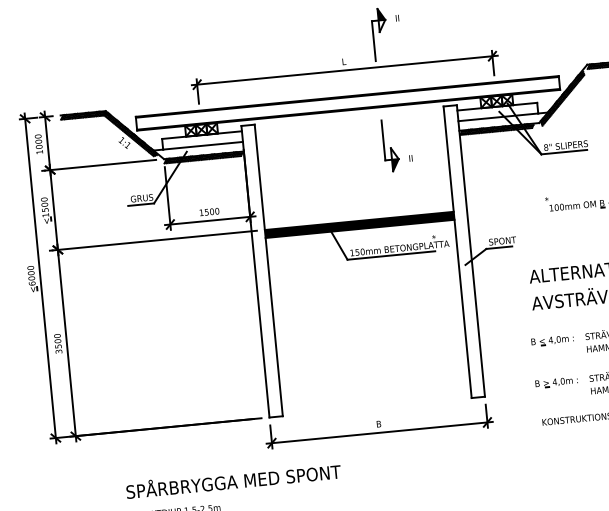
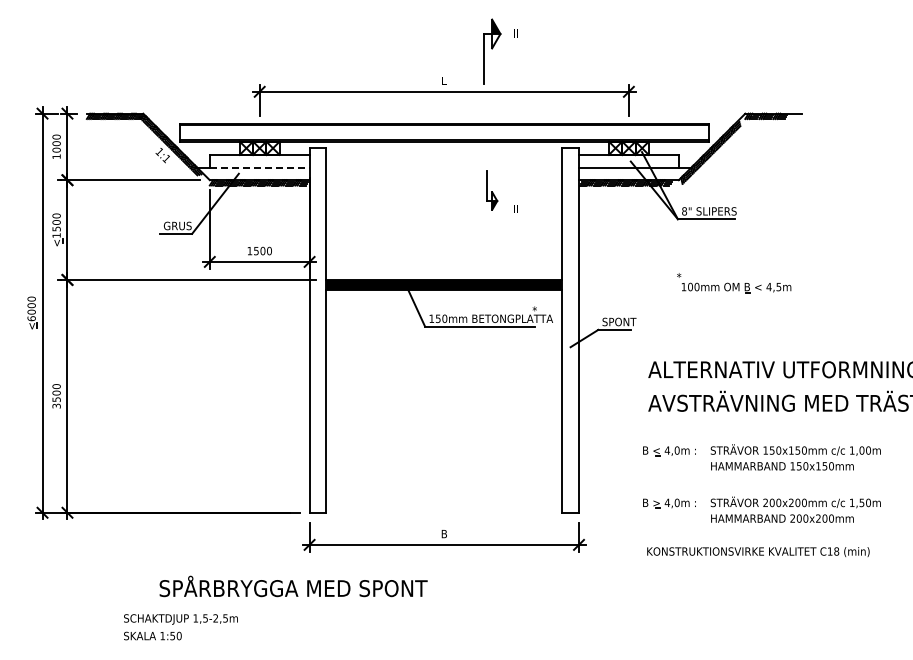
line: (202, 145) -> (259, 168), solid -> dashed
part: (390, 145) -> (492, 190), size x0.6
text: (233, 480) -> (293, 586), moved

